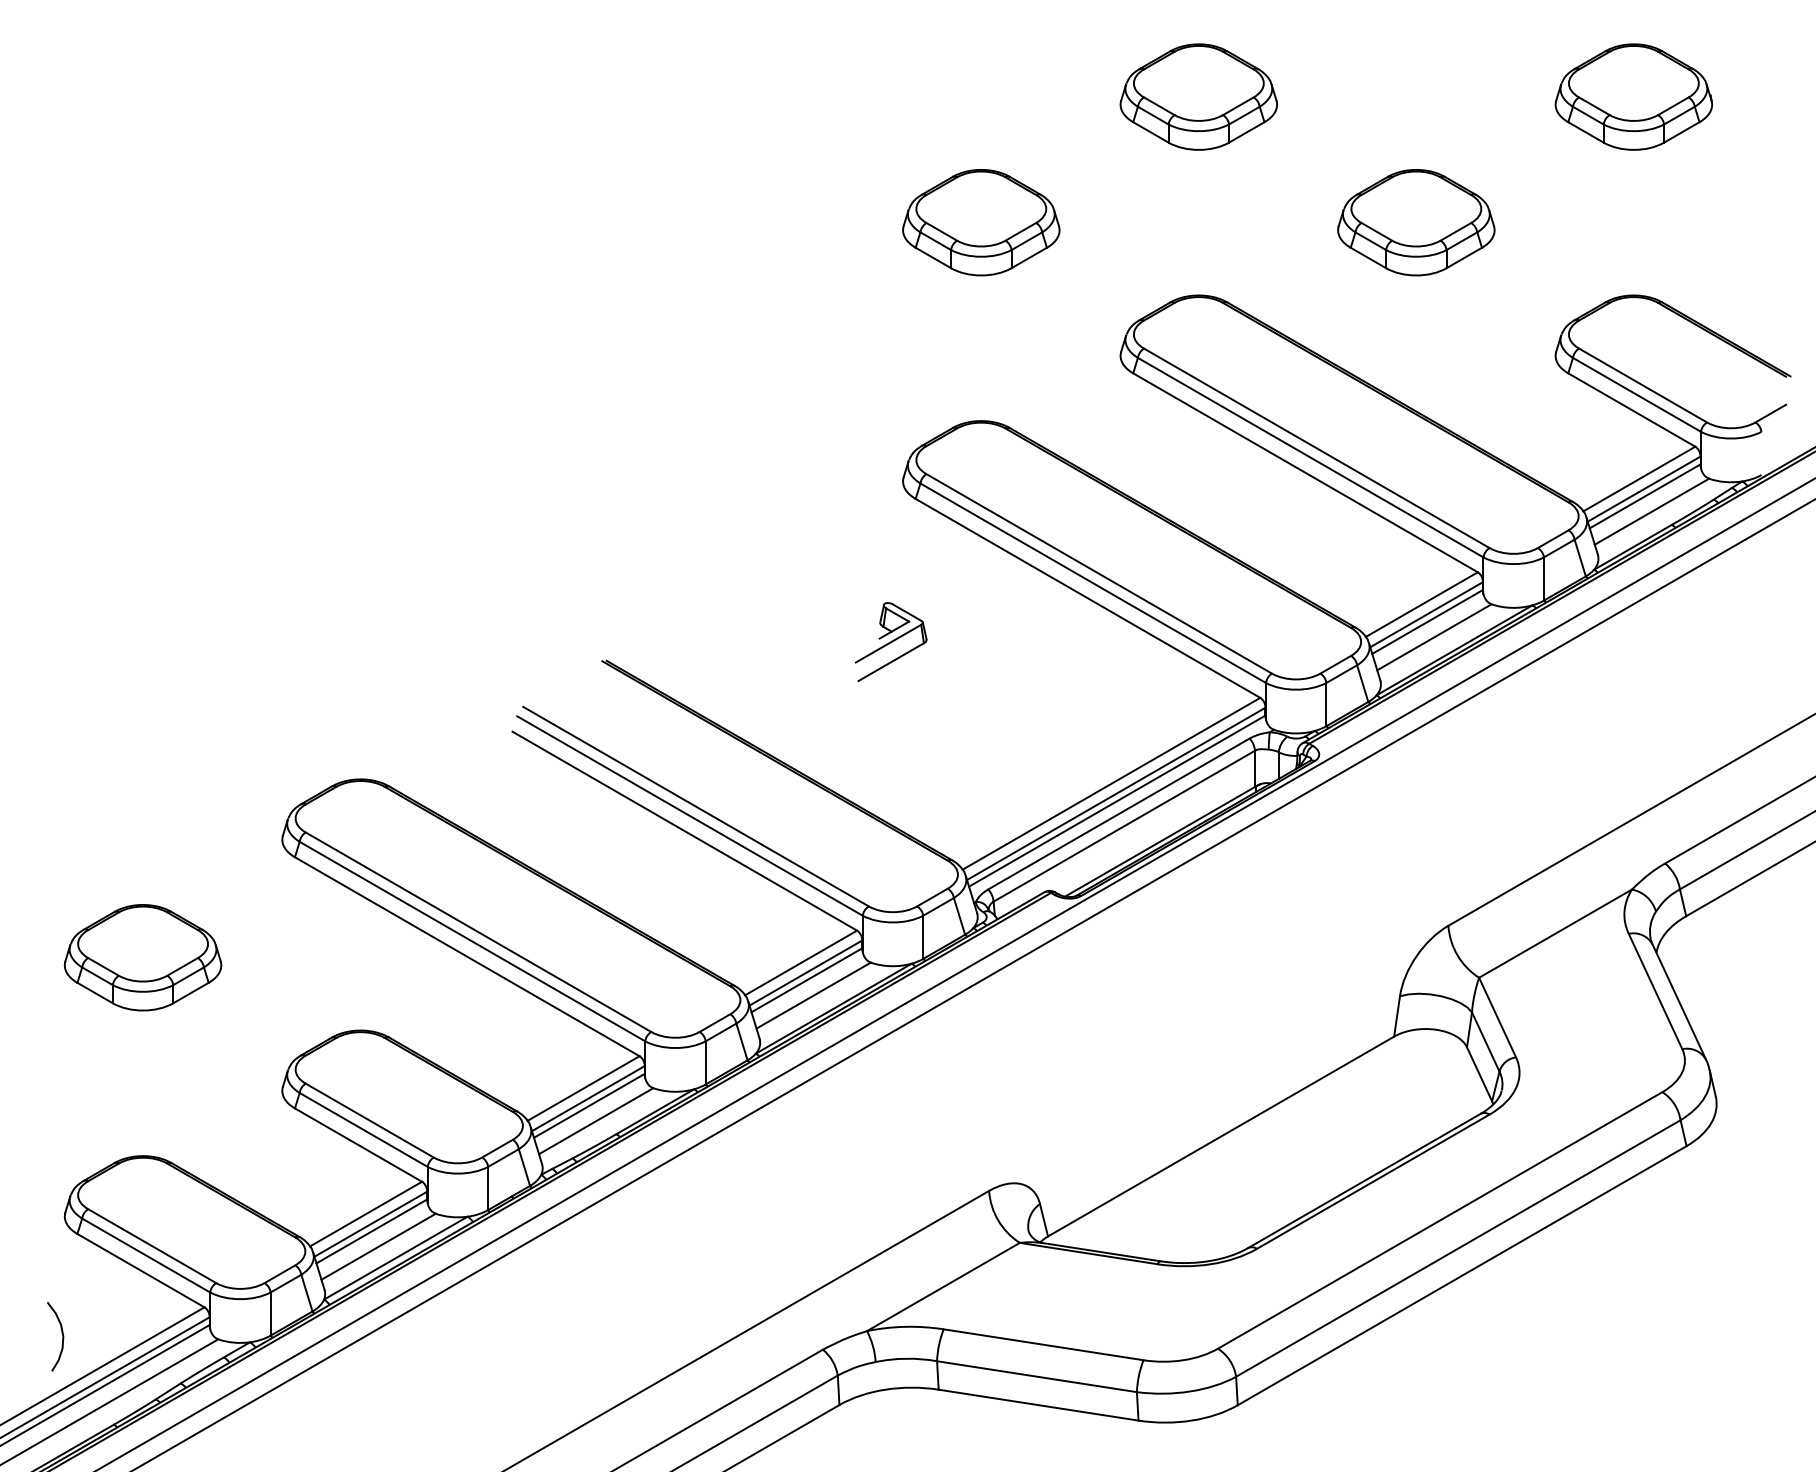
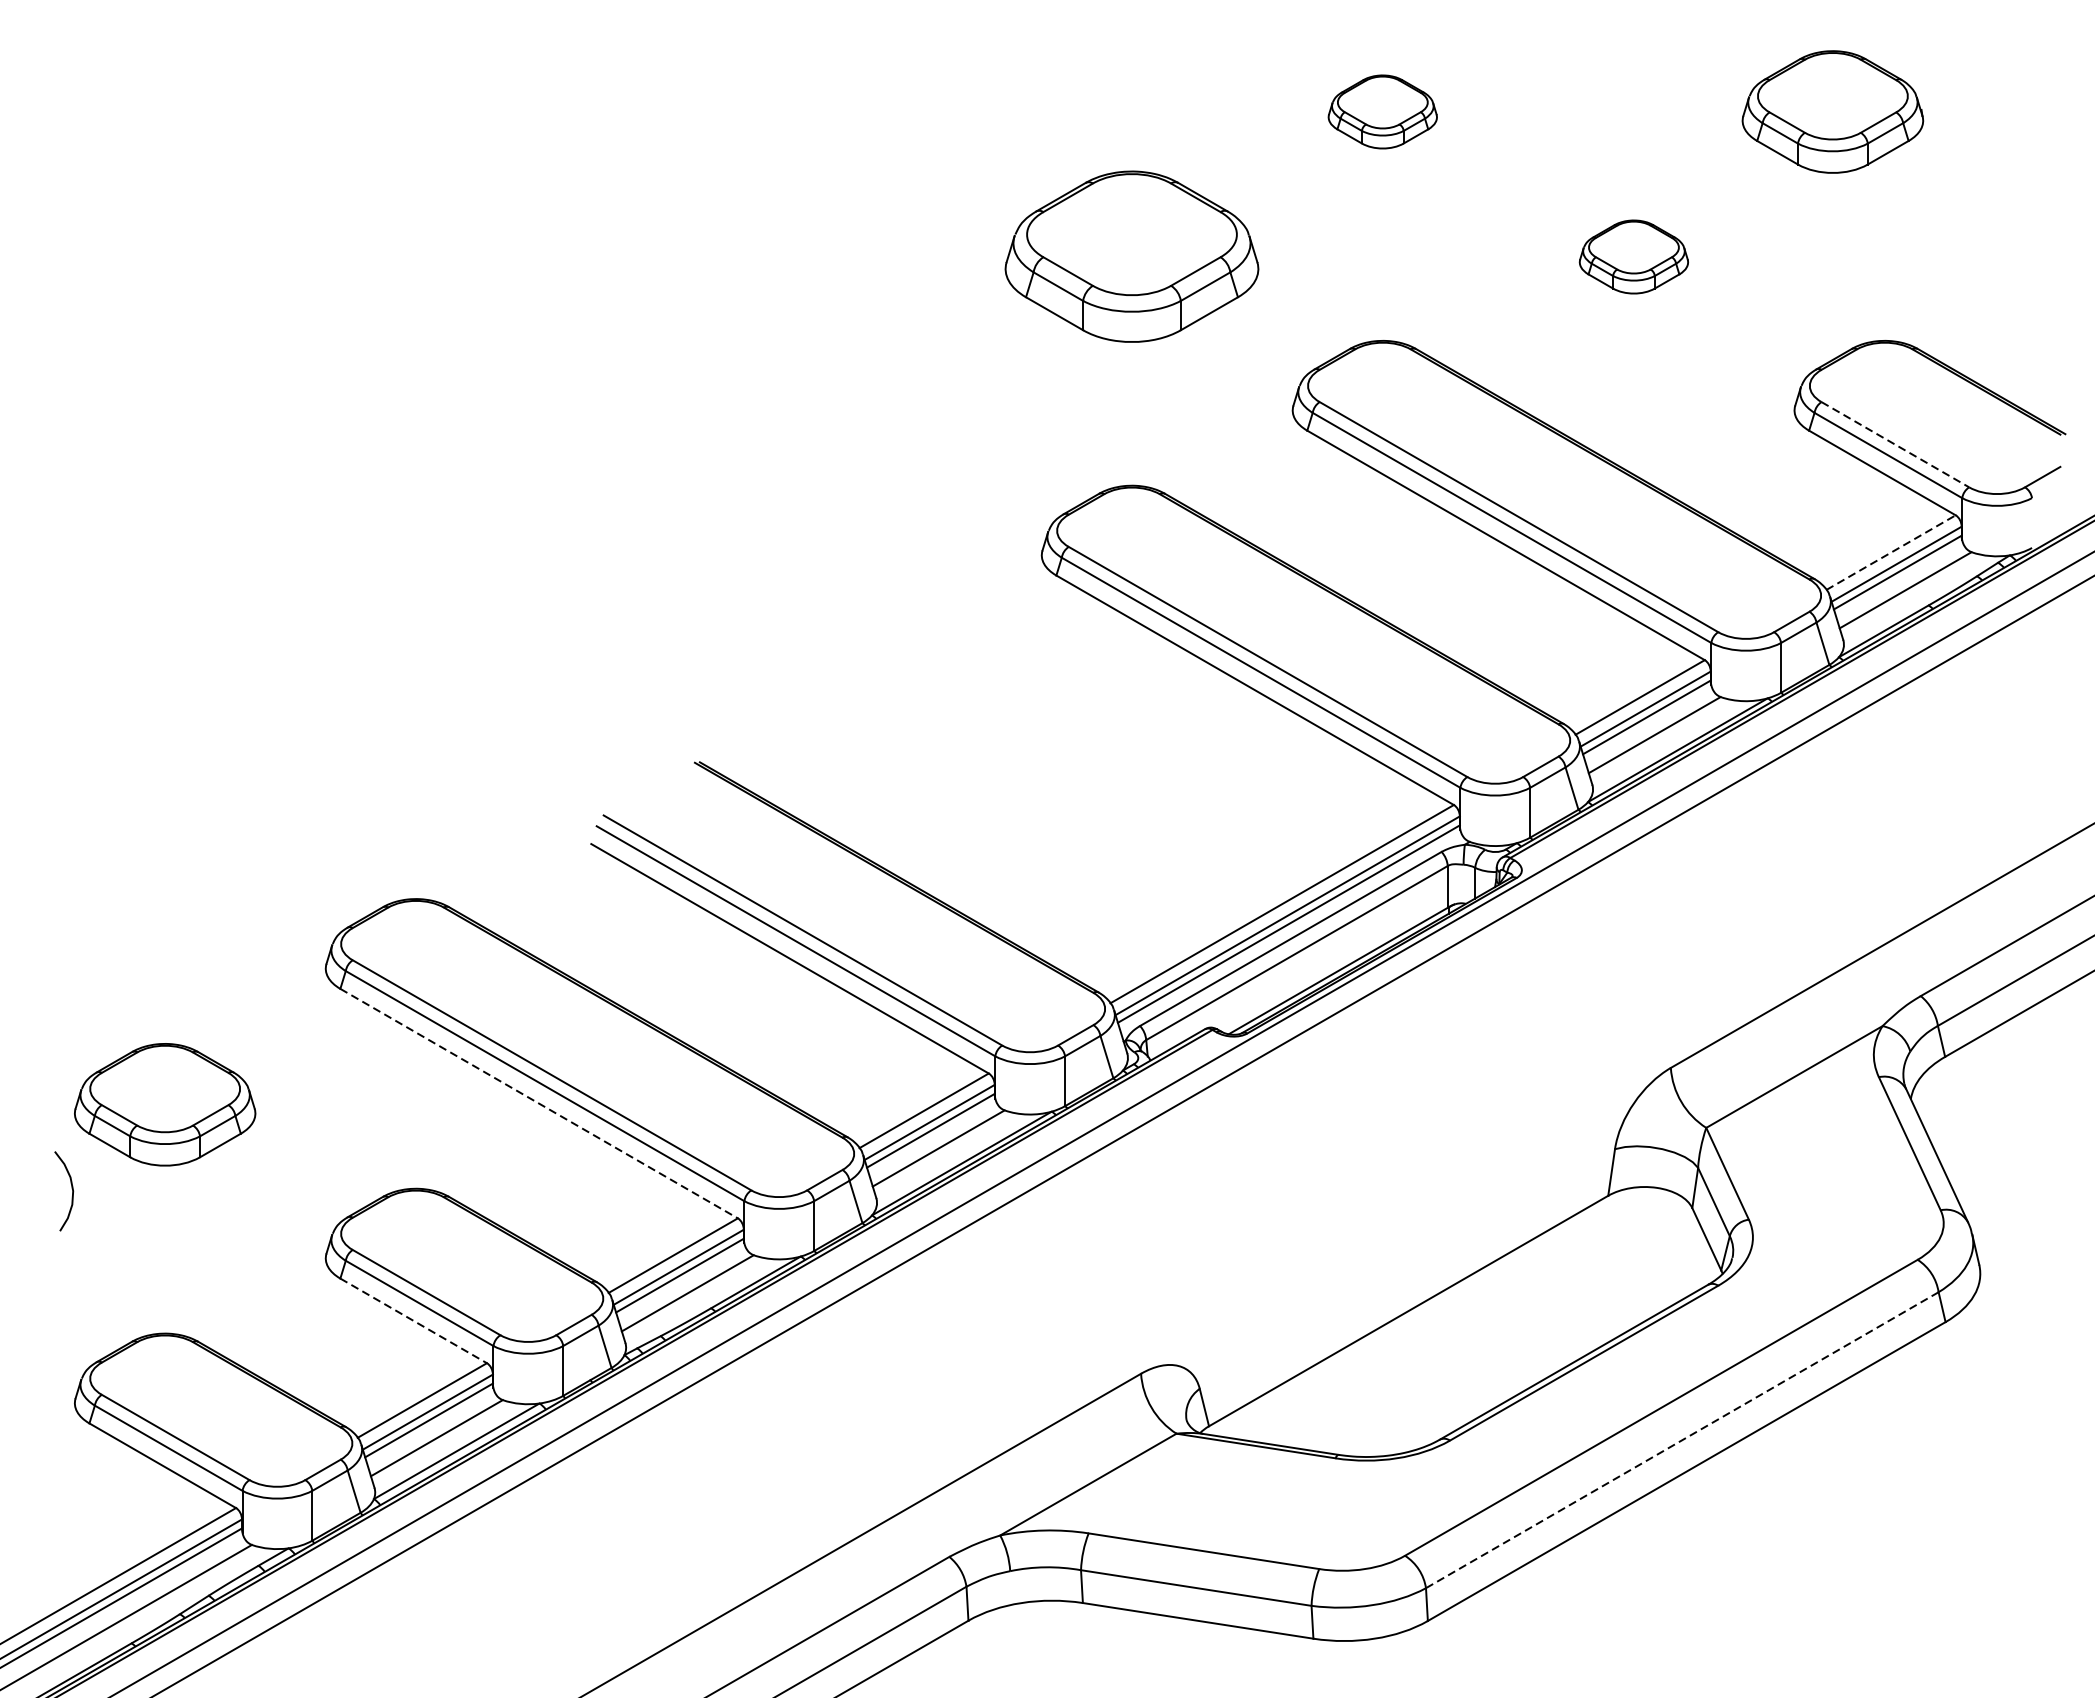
part: (1198, 96) -> (1382, 111), size x0.6
part: (1633, 96) -> (1832, 111), moved
part: (981, 222) -> (1132, 256), size x1.4
part: (1416, 222) -> (1634, 256), size x0.6
line: (1643, 385) -> (1895, 444), solid -> dashed
line: (1639, 479) -> (1891, 553), solid -> dashed
part: (890, 642) -> (1027, 741), removed
line: (467, 956) -> (539, 1103), solid -> dashed
line: (358, 1145) -> (413, 1321), solid -> dashed
line: (1458, 1248) -> (1682, 1440), solid -> dashed
curve: (61, 1333) -> (71, 1187), moved

